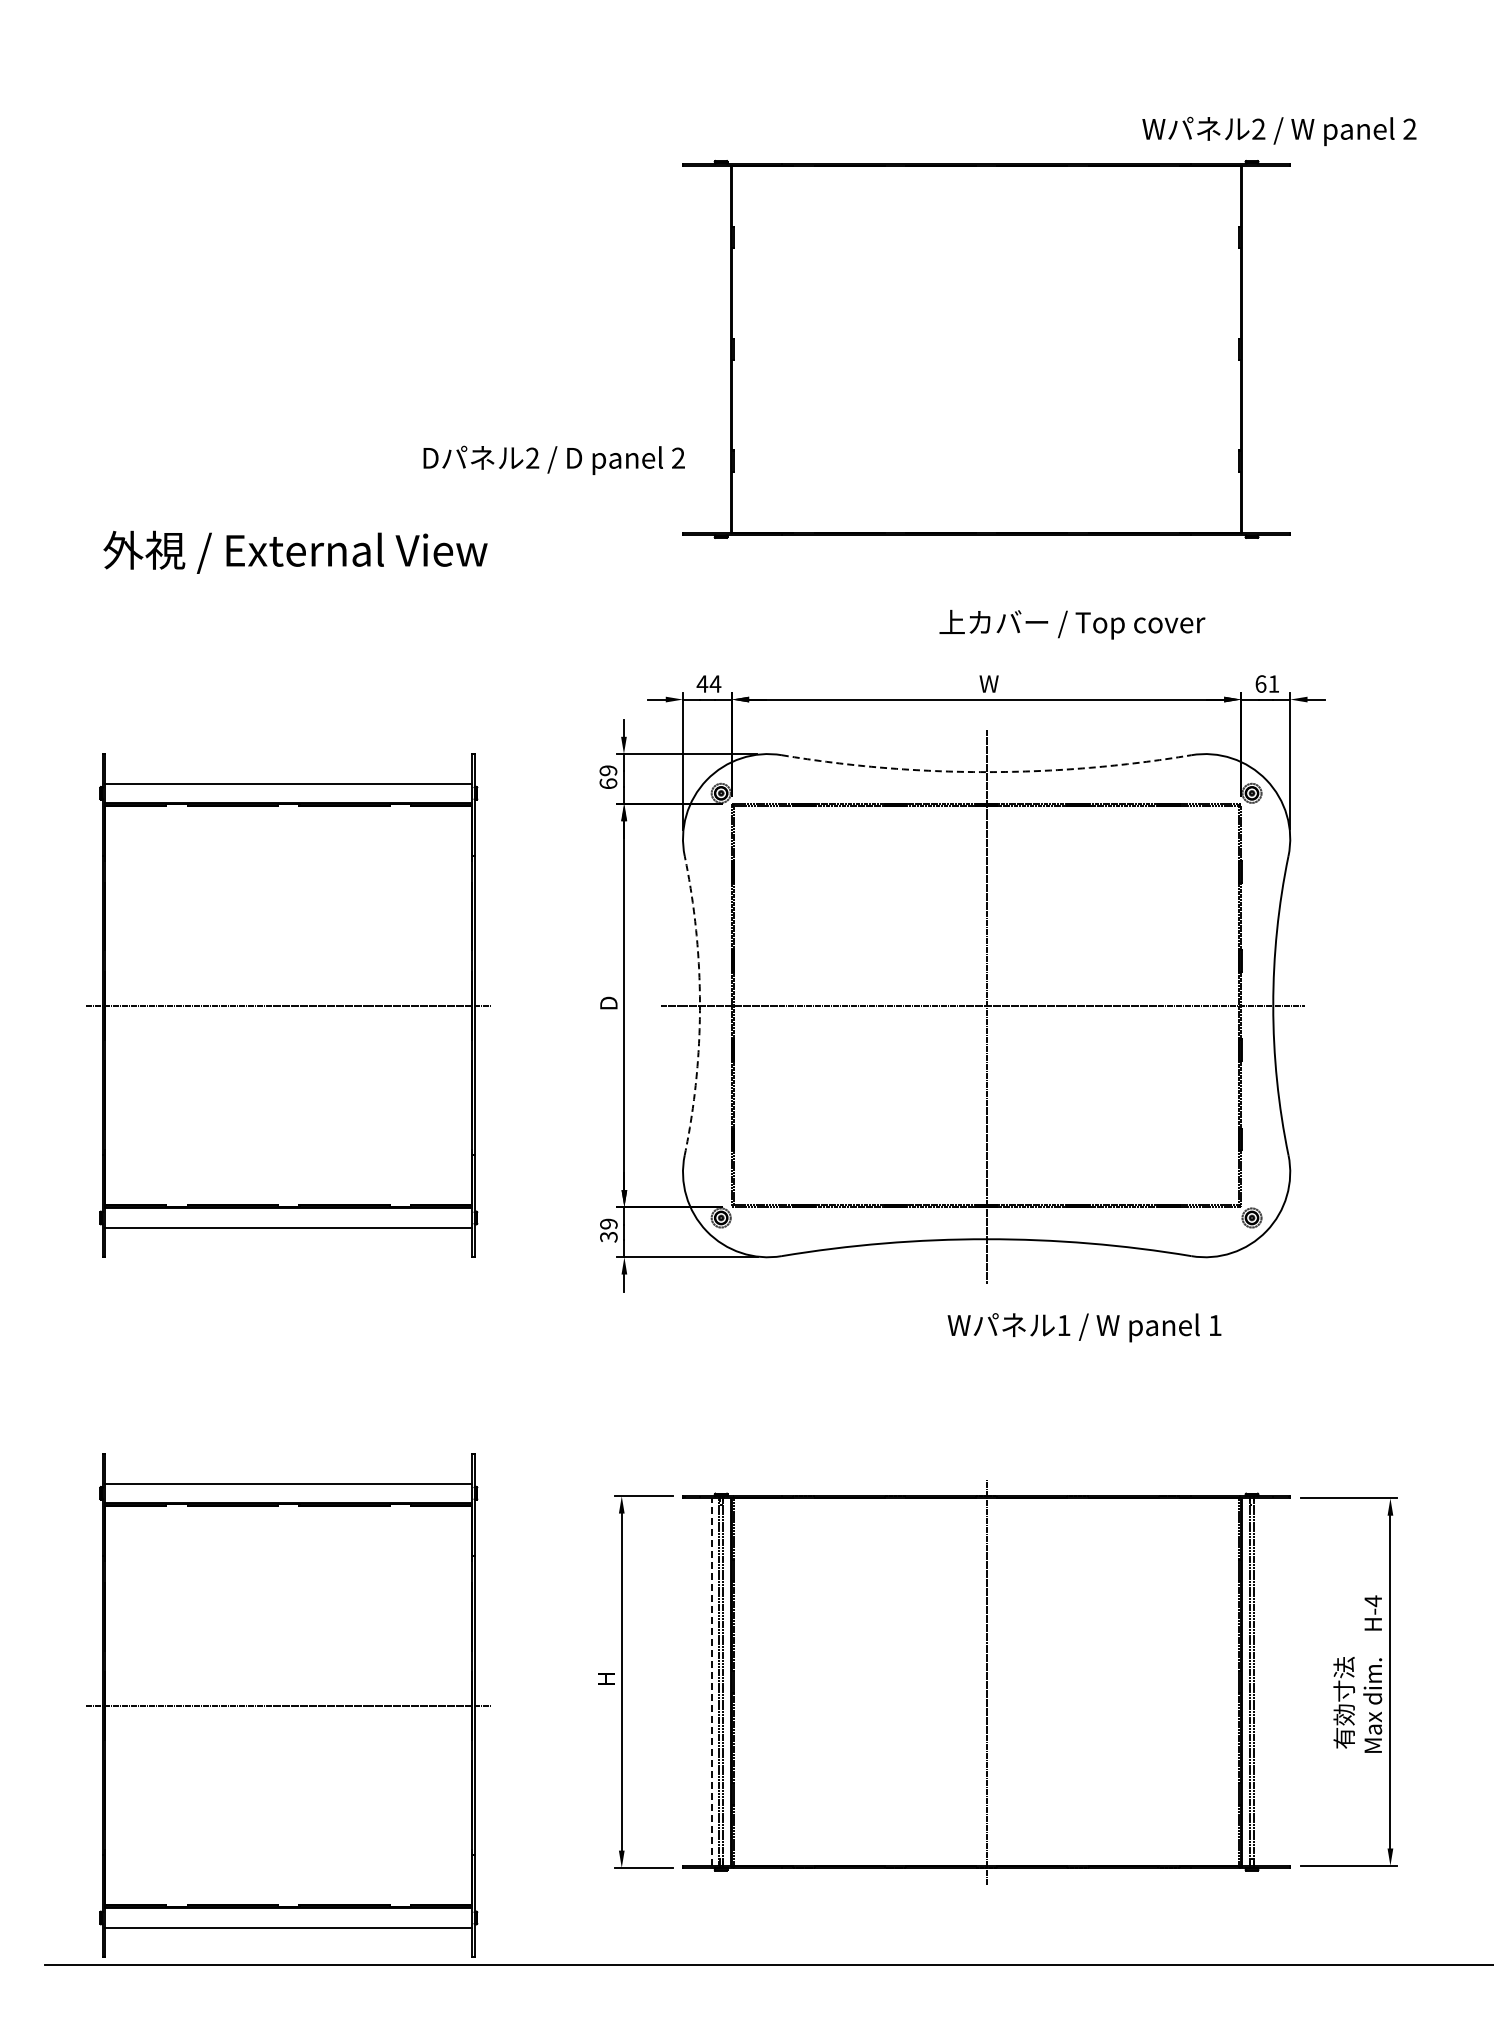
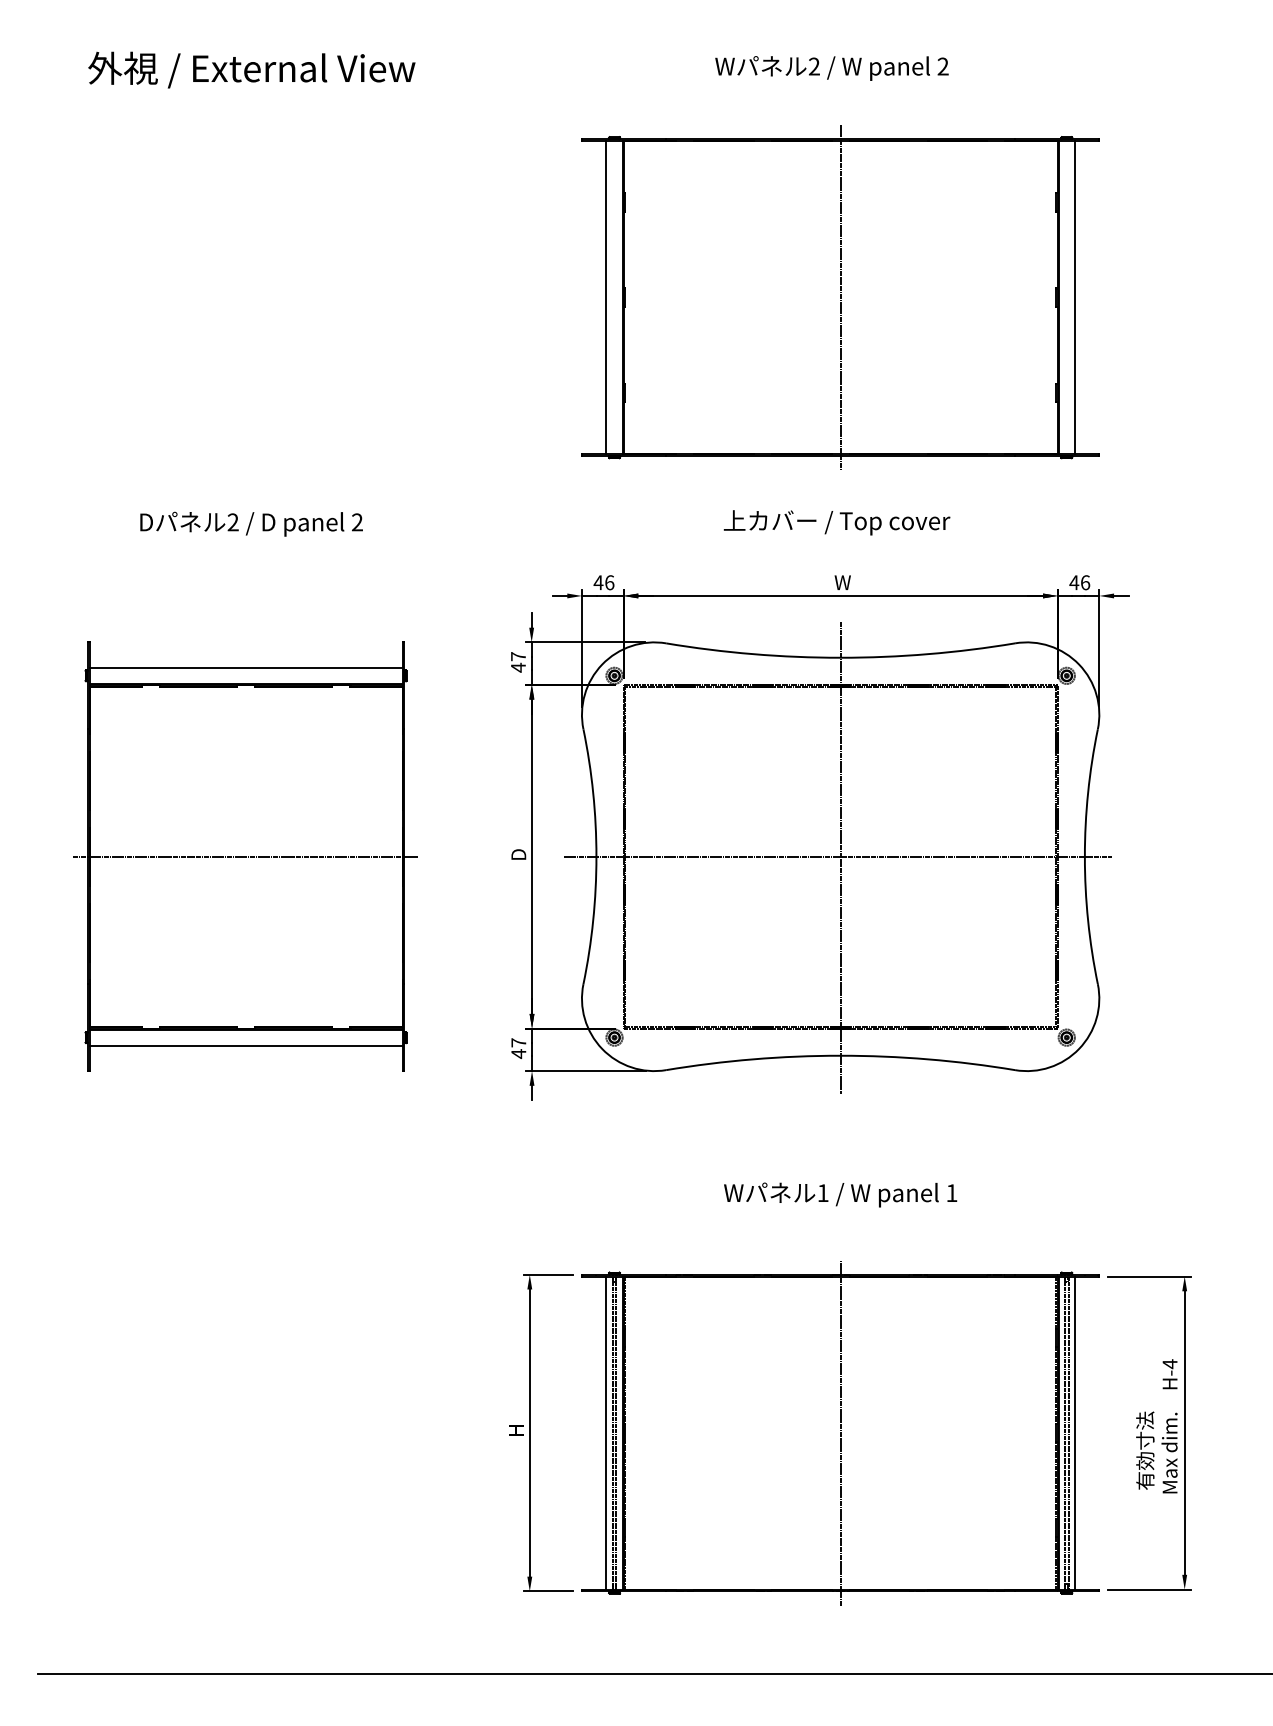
text: (1279, 131) -> (832, 68), moved
line: (711, 349) -> (606, 297), added
line: (986, 349) -> (840, 297), added
line: (1261, 349) -> (1074, 297), added
text: (553, 459) -> (250, 523), moved
text: (295, 551) -> (251, 69), moved
text: (1072, 624) -> (837, 522), moved
text: (715, 683) -> (609, 582), 44 -> 46
text: (1267, 683) -> (1079, 582), 61 -> 46
arc: (986, 772) -> (840, 658), dashed -> solid
text: (608, 777) -> (518, 662), 69 -> 47
arc: (699, 1005) -> (596, 856), dashed -> solid
text: (608, 1230) -> (518, 1048), 39 -> 47
text: (1084, 1327) -> (840, 1194), moved
line: (1261, 1681) -> (1074, 1432), added
line: (711, 1682) -> (606, 1433), dashed -> solid
part: (288, 1705) -> (245, 1453), removed

